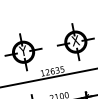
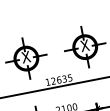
text: (23, 51) -> (26, 57), Y -> X

